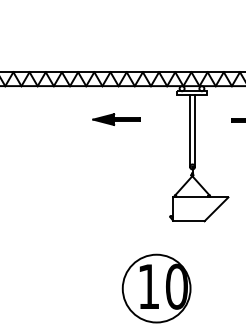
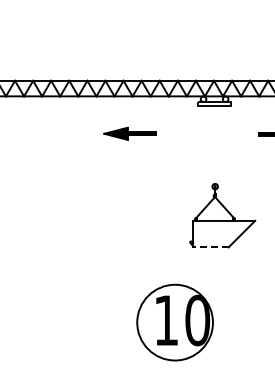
line: (190, 130) -> (212, 146), removed
line: (194, 130) -> (217, 146), removed
line: (188, 221) -> (210, 247), solid -> dashed

